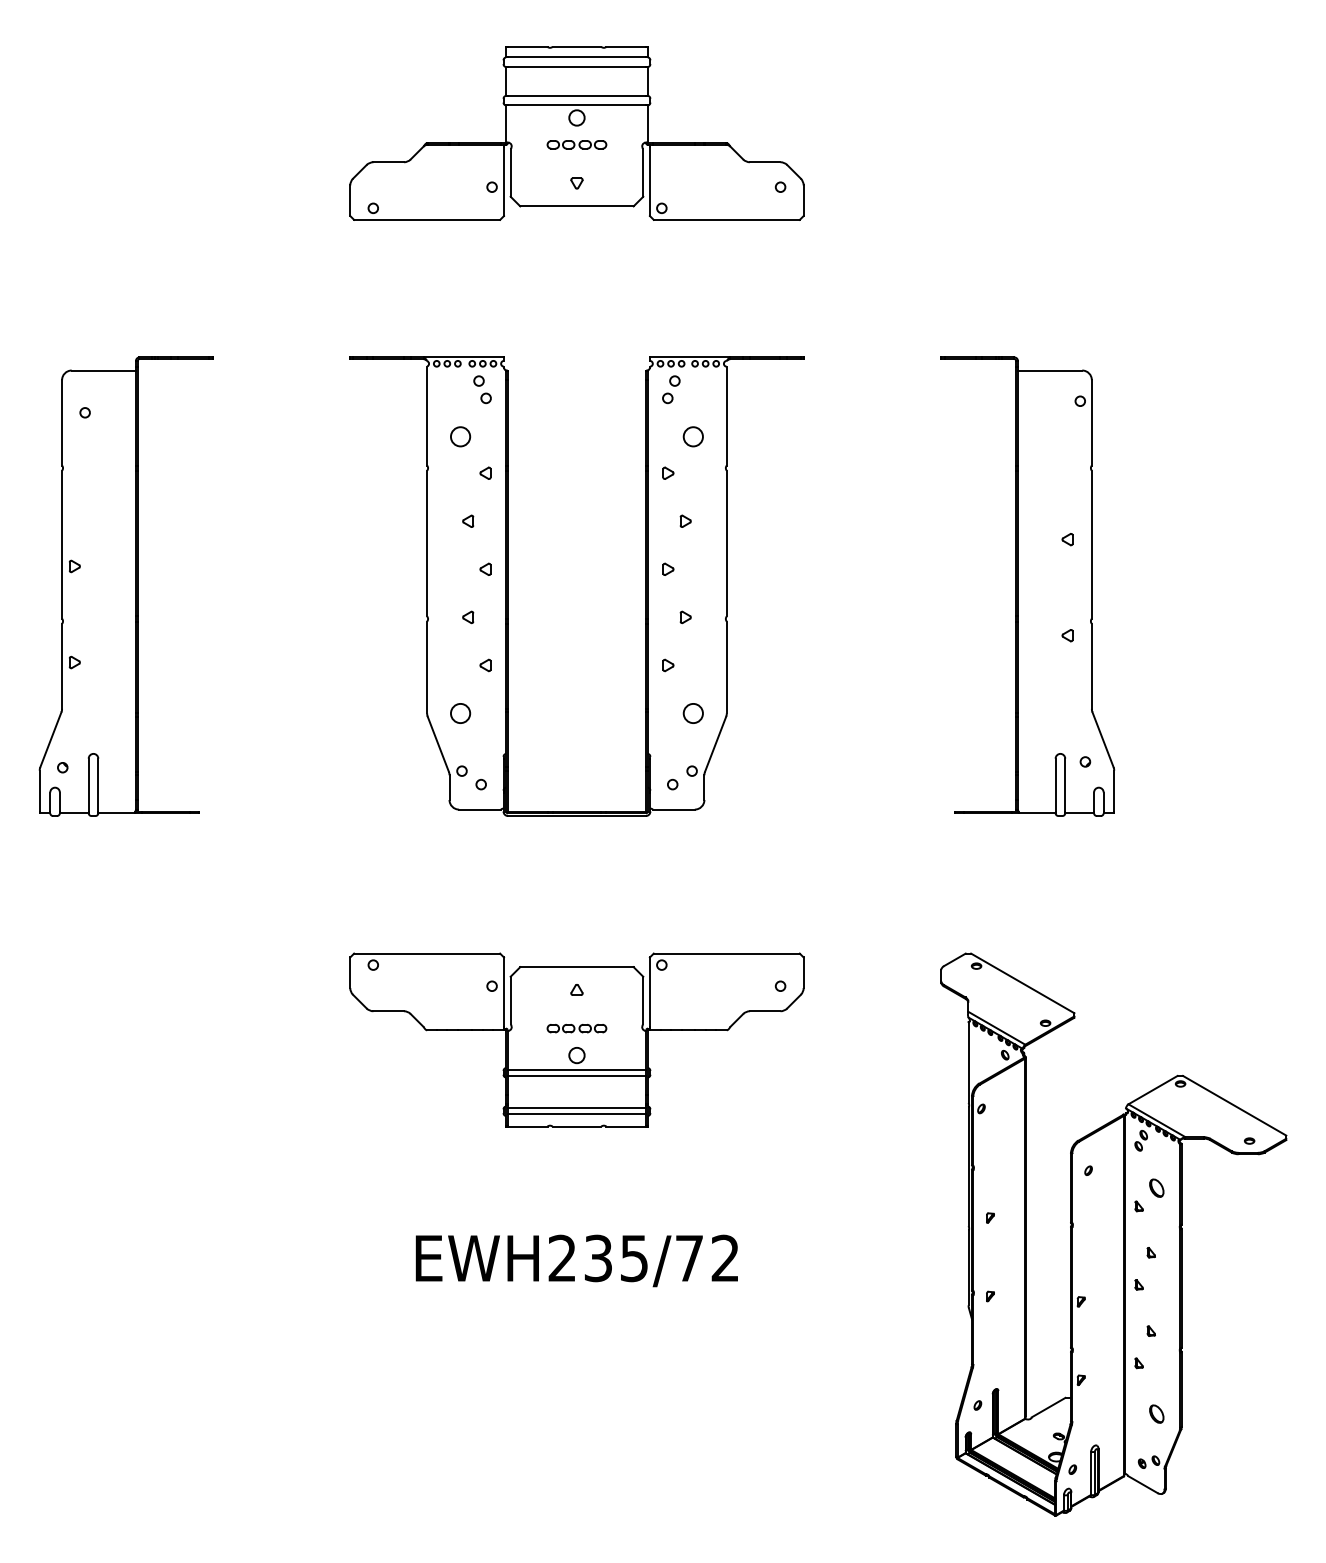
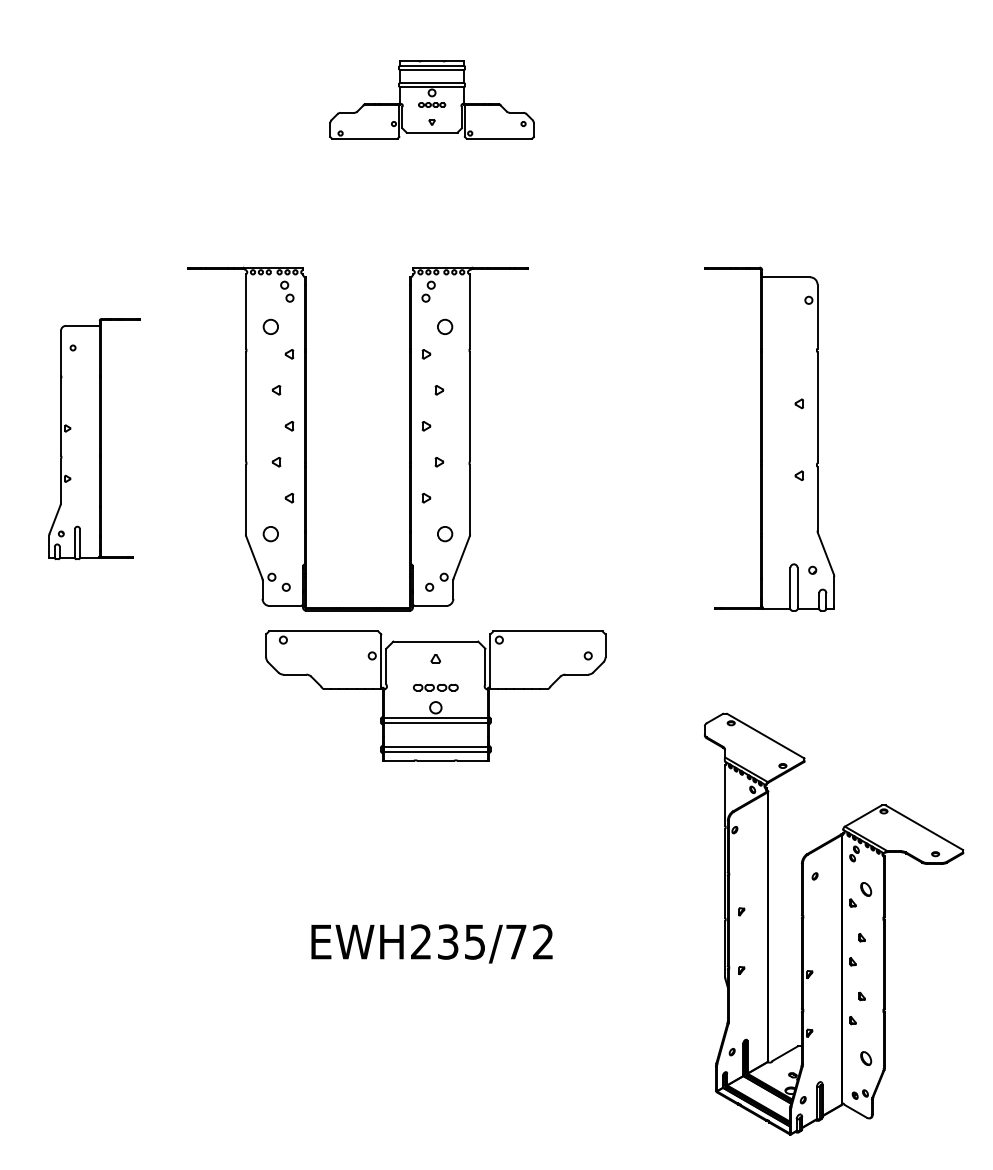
part: (576, 133) -> (431, 99), size x0.6
part: (125, 586) -> (94, 439), size x0.7
part: (508, 586) -> (306, 439), moved
part: (576, 1039) -> (435, 695), moved

